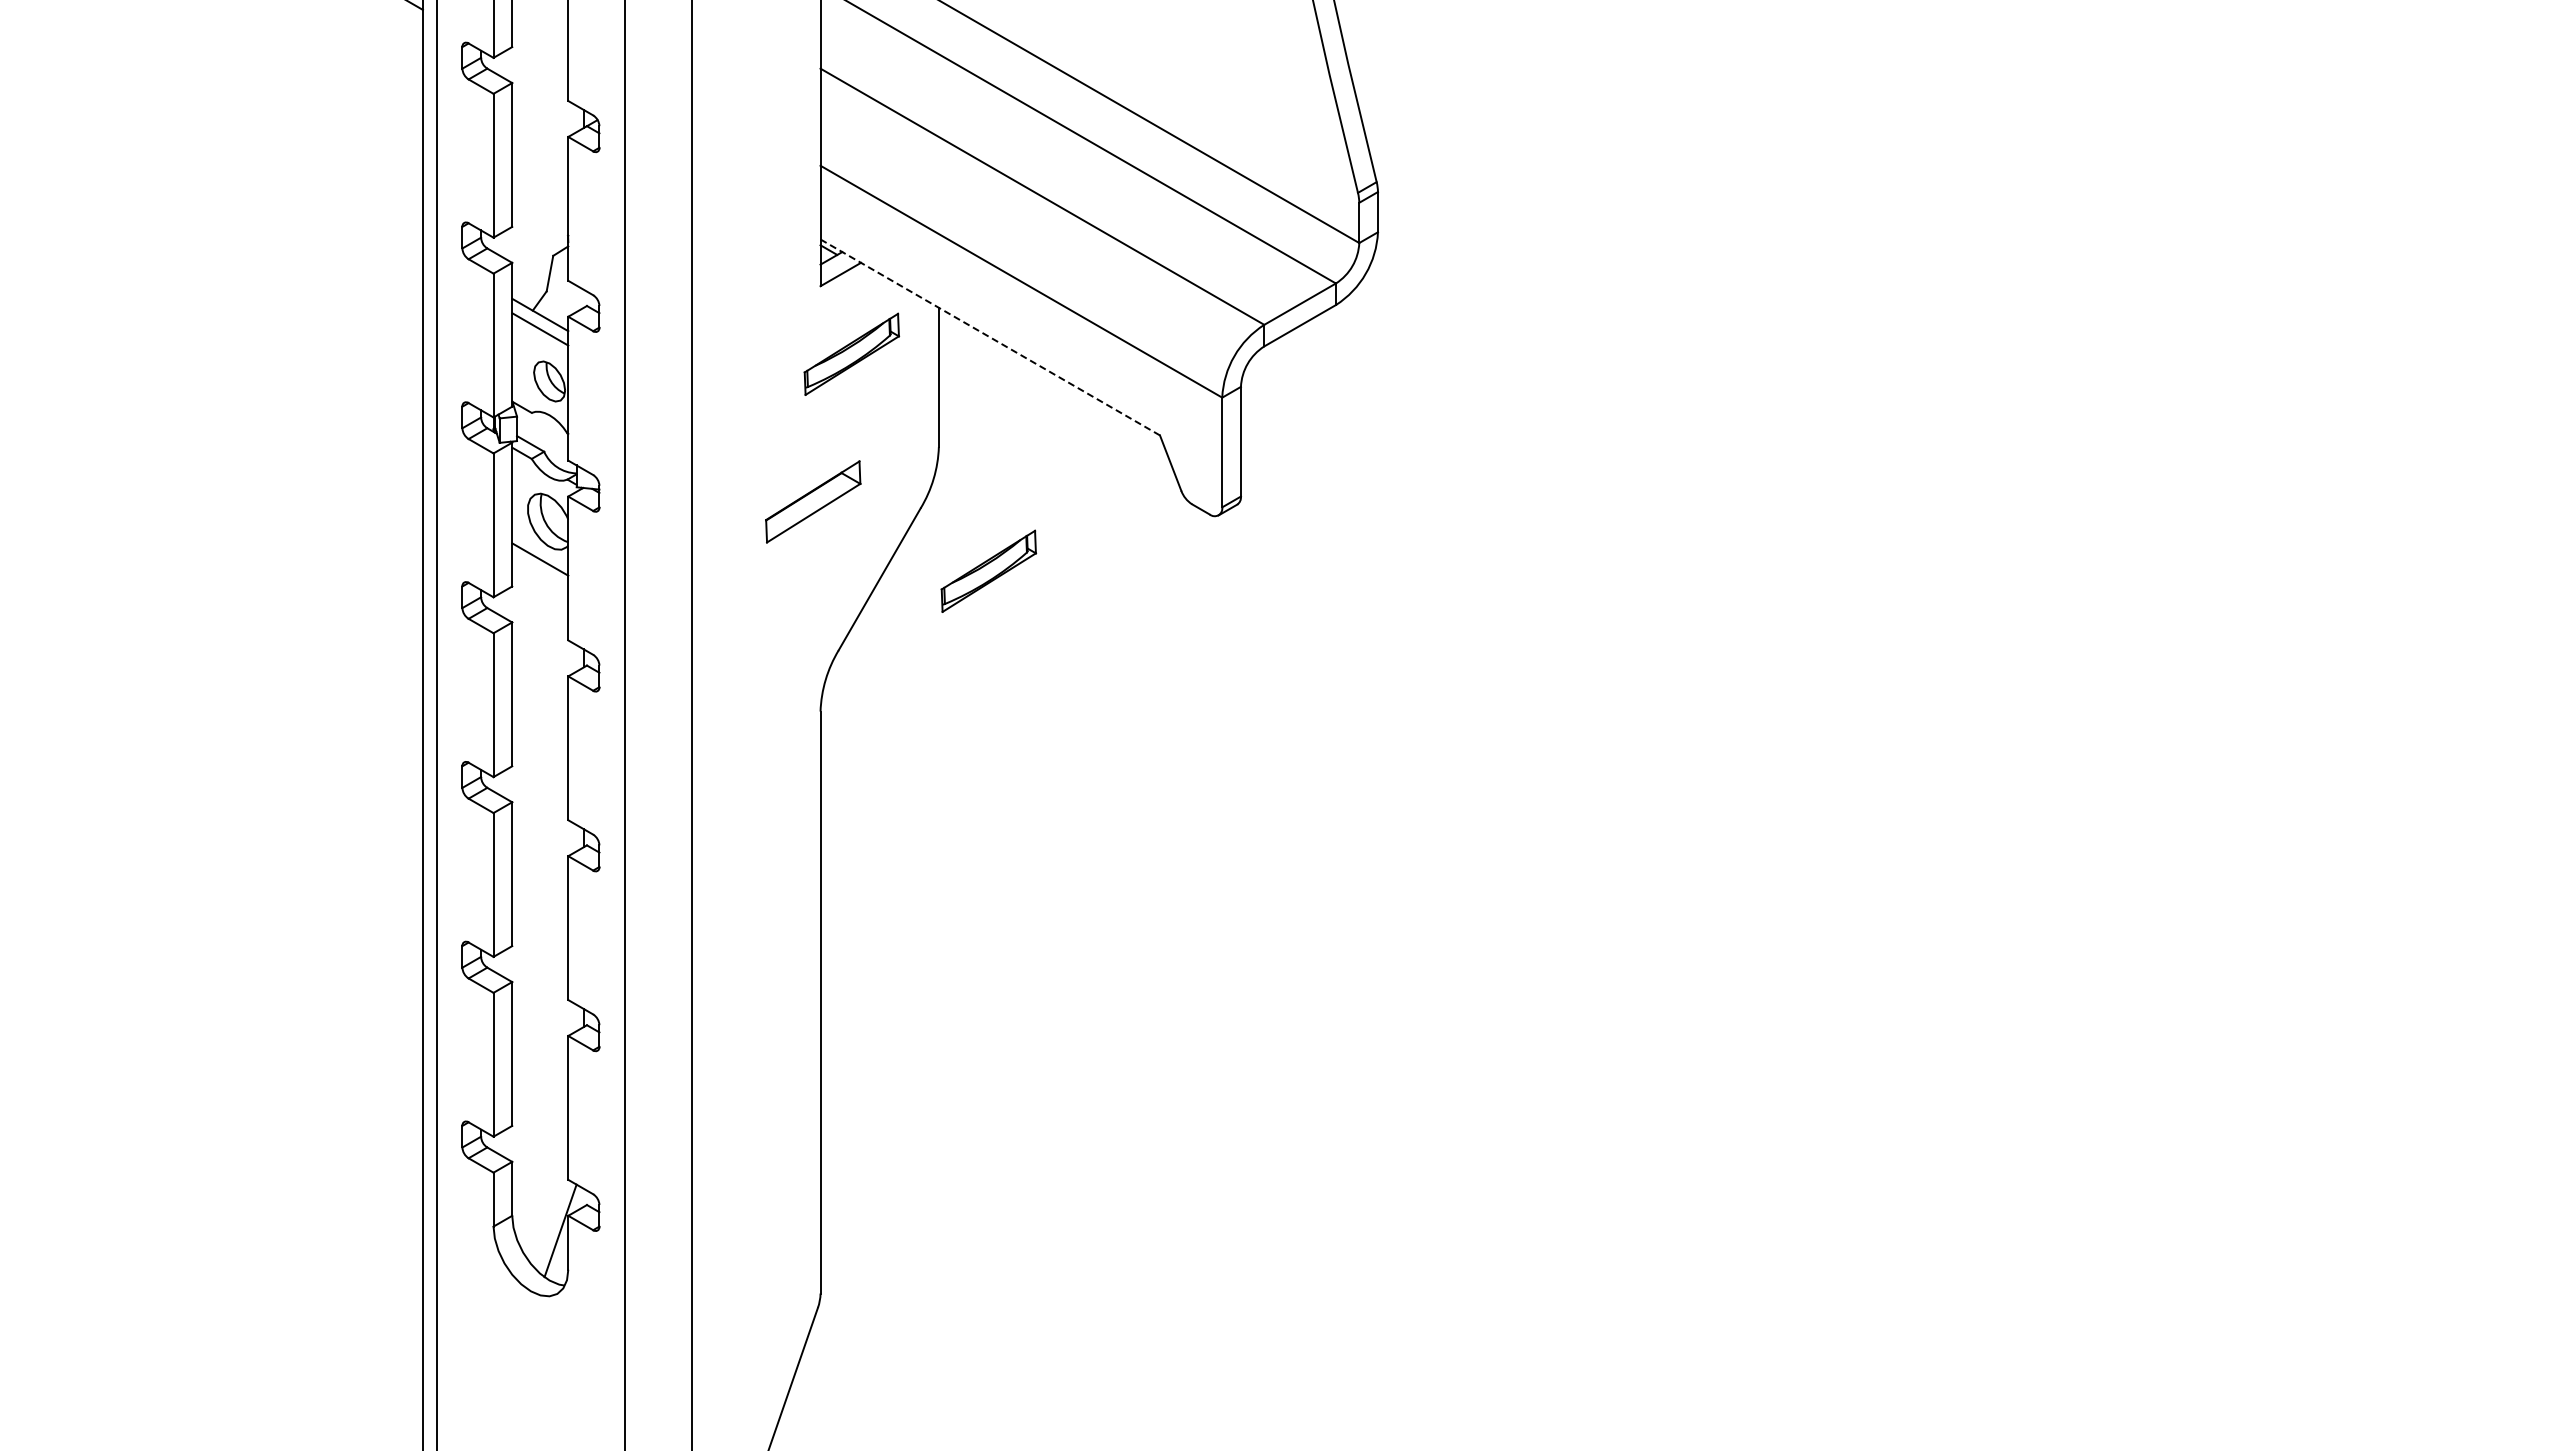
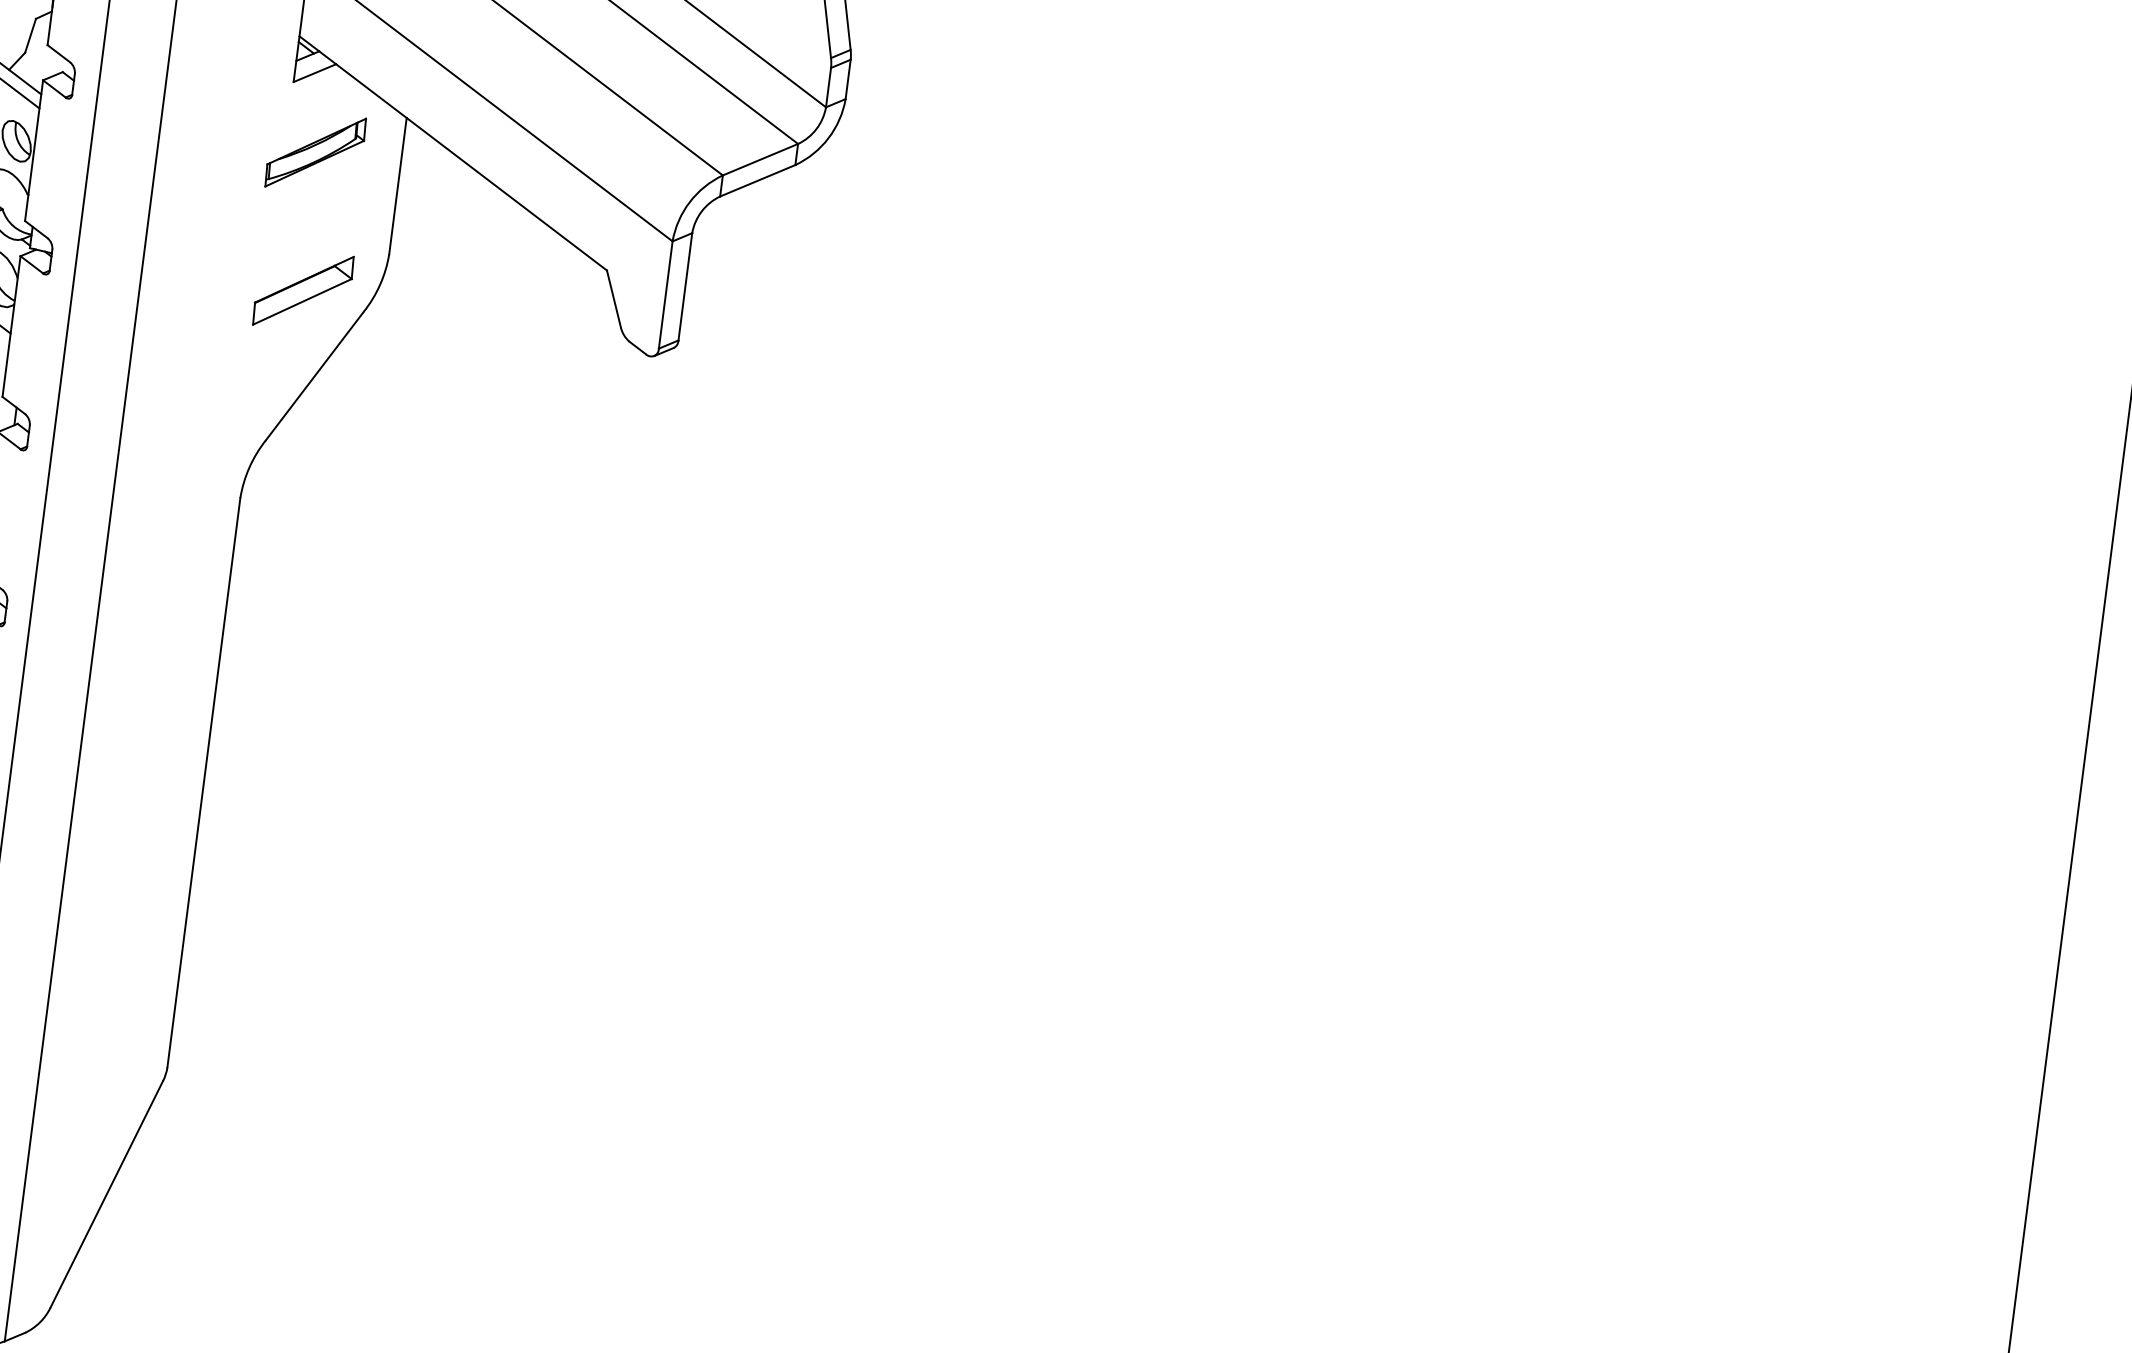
line: (990, 337) -> (453, 153), dashed -> solid
part: (813, 501) -> (303, 290), moved
part: (988, 570) -> (422, 381), removed

